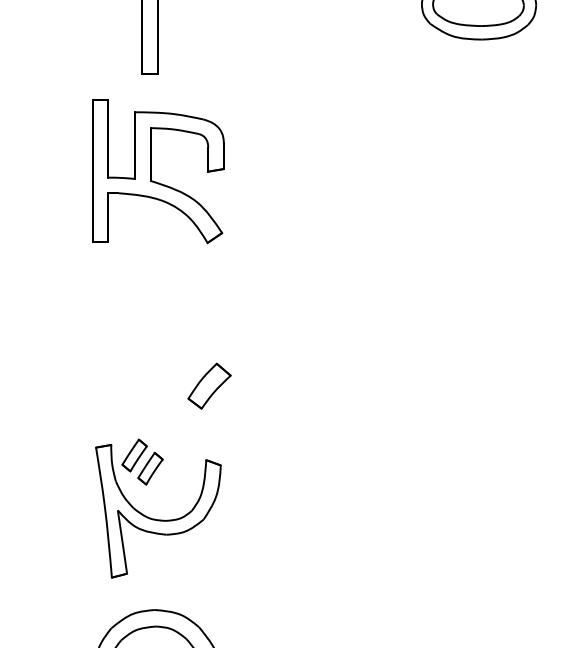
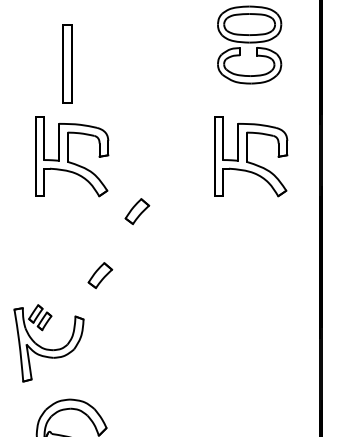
part: (482, 171) -> (251, 156), added
part: (276, 270) -> (137, 211), added
part: (157, 508) -> (48, 343), moved

